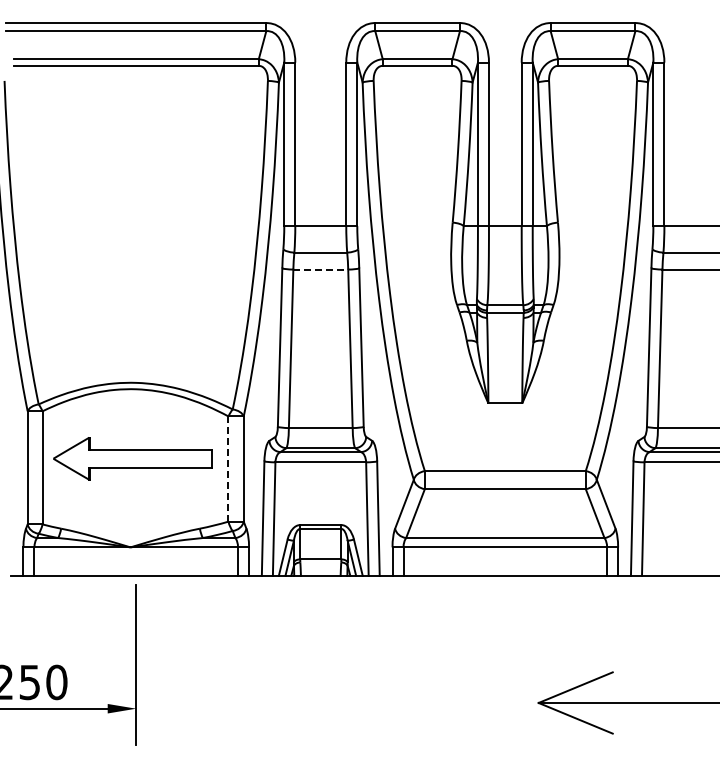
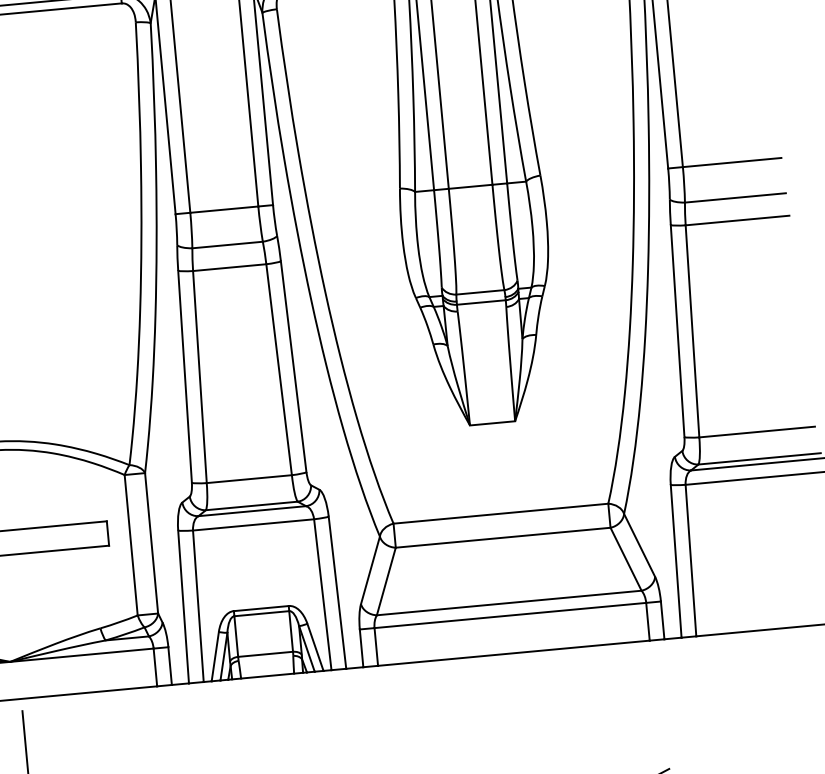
line: (321, 269) -> (230, 267), dashed -> solid
line: (228, 469) -> (131, 545), dashed -> solid

